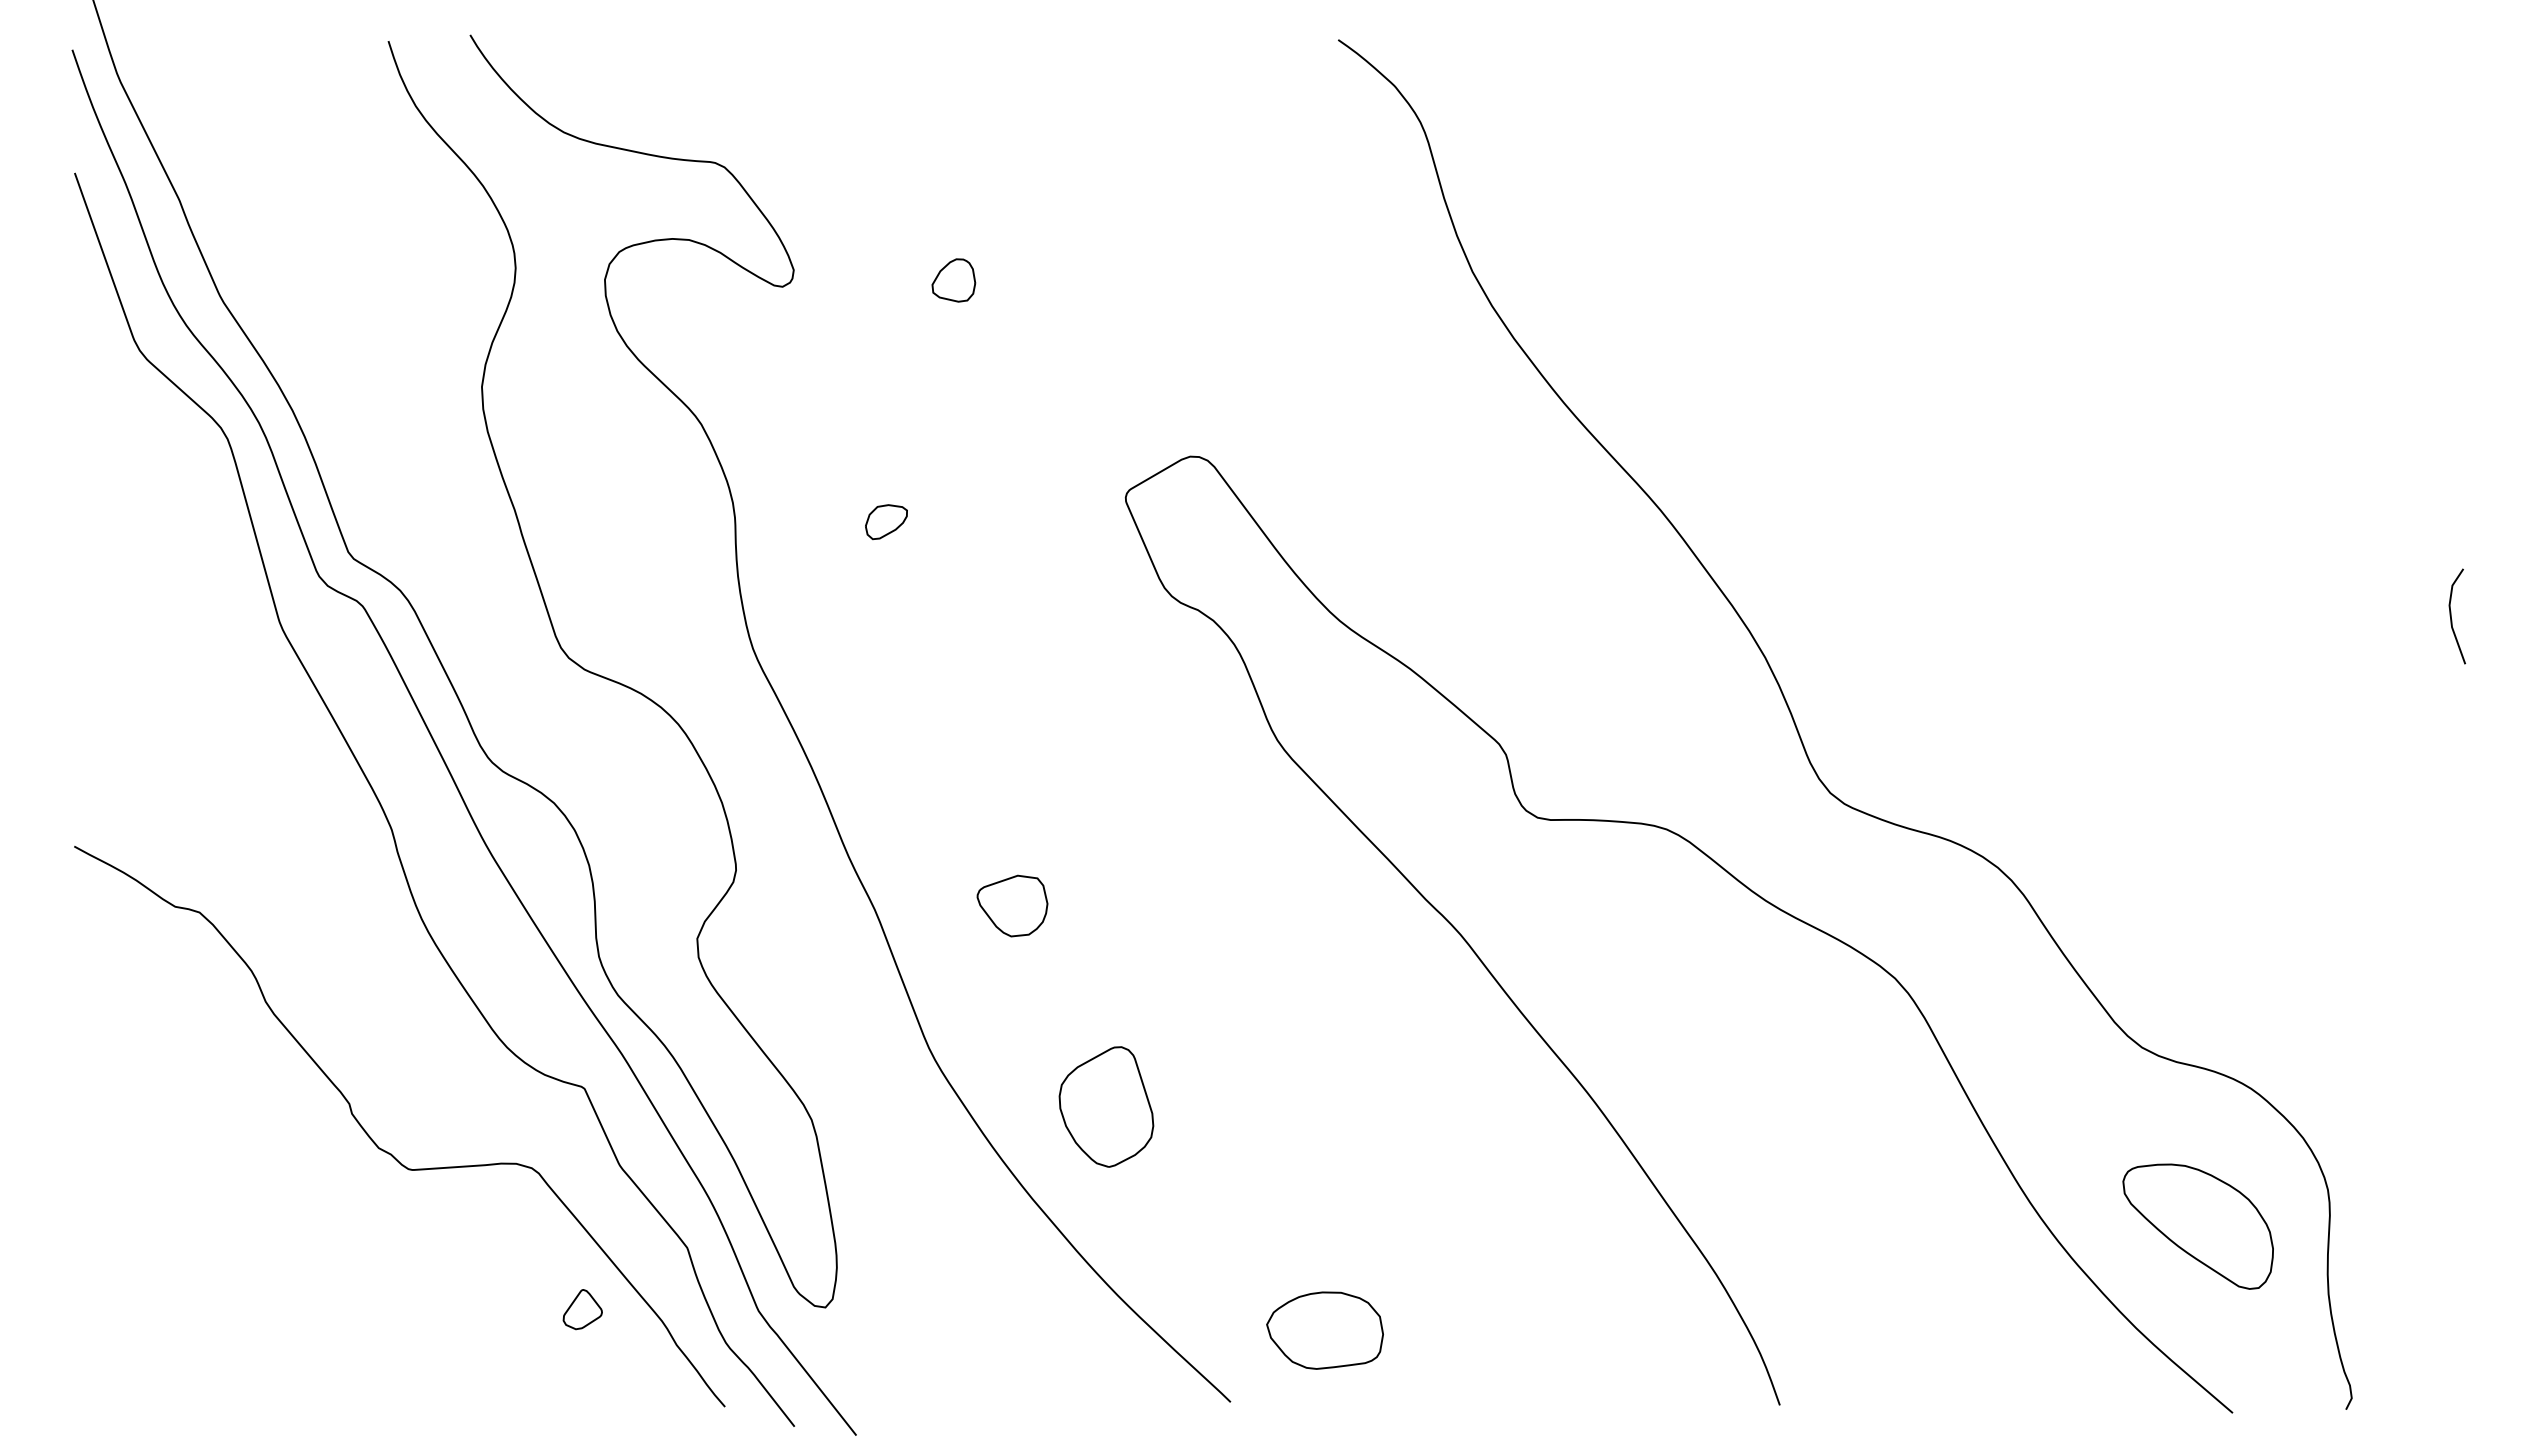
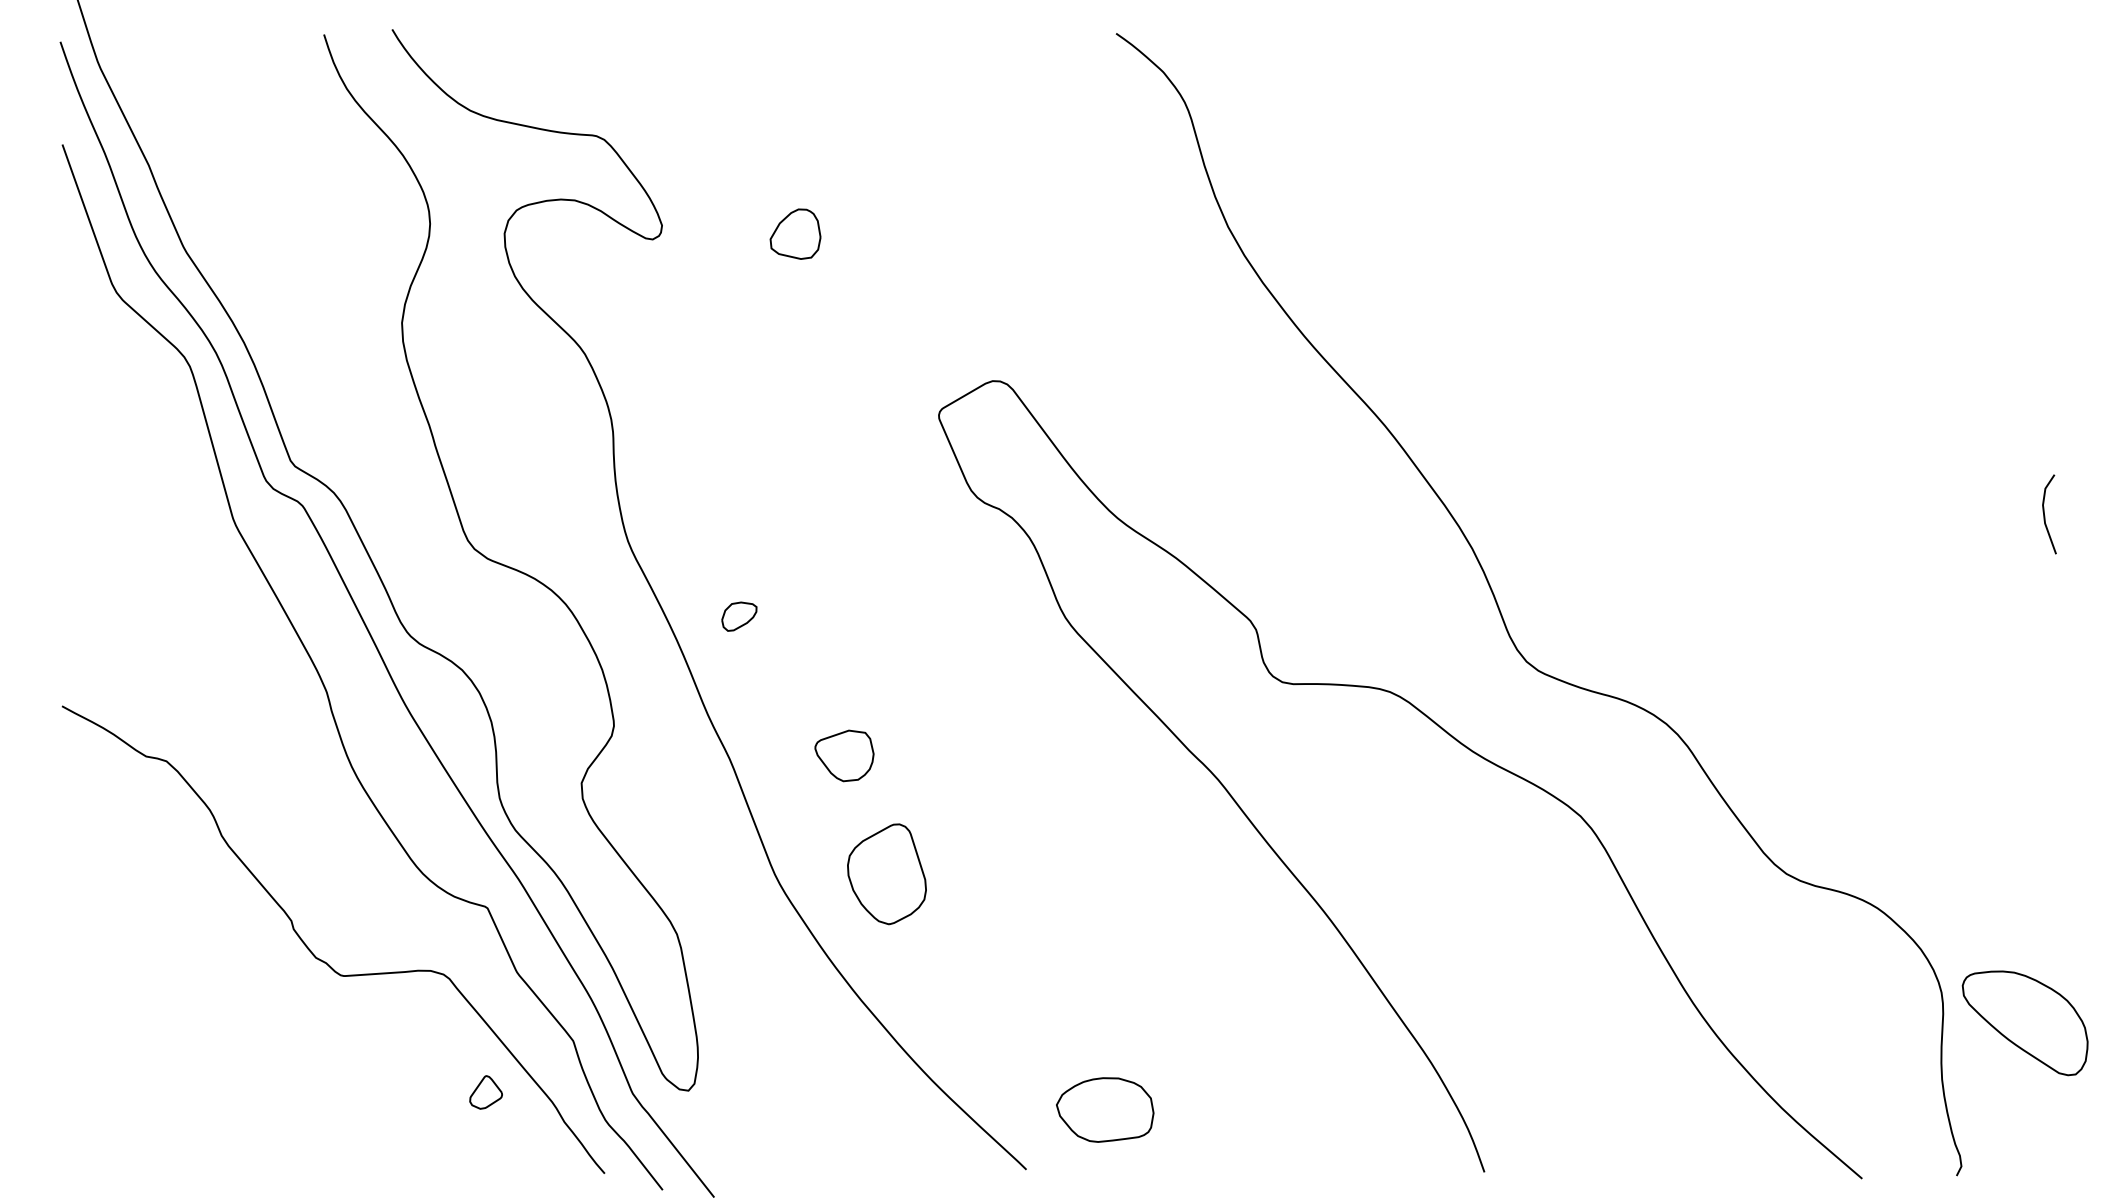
part: (953, 280) -> (795, 234), size x1.4
part: (886, 522) -> (739, 617), moved
part: (1106, 1106) -> (887, 873), moved
part: (2197, 1226) -> (2024, 1023), moved

